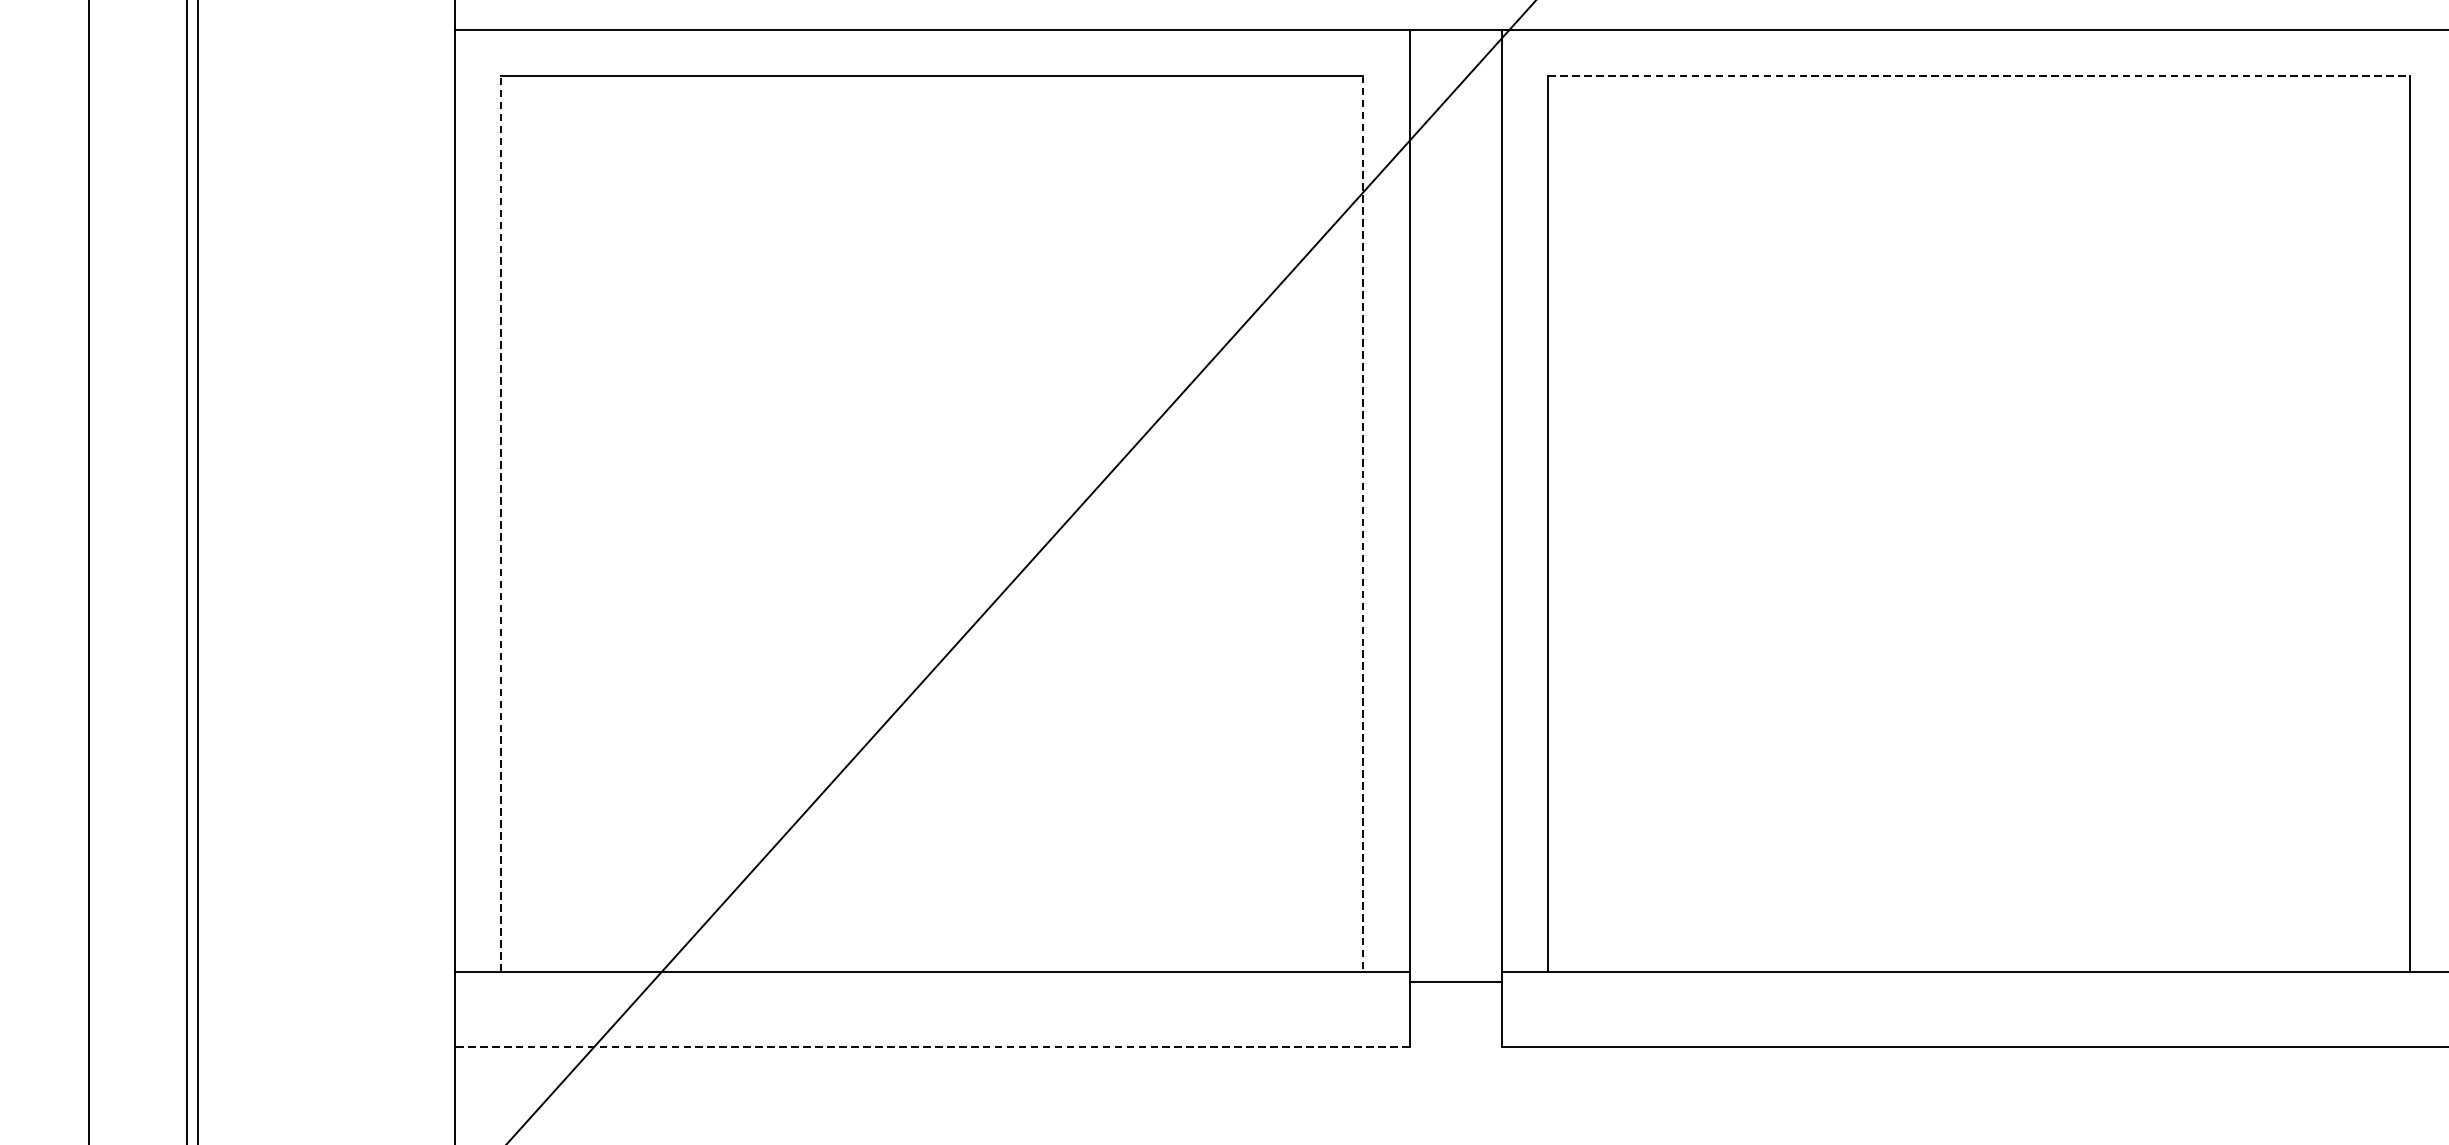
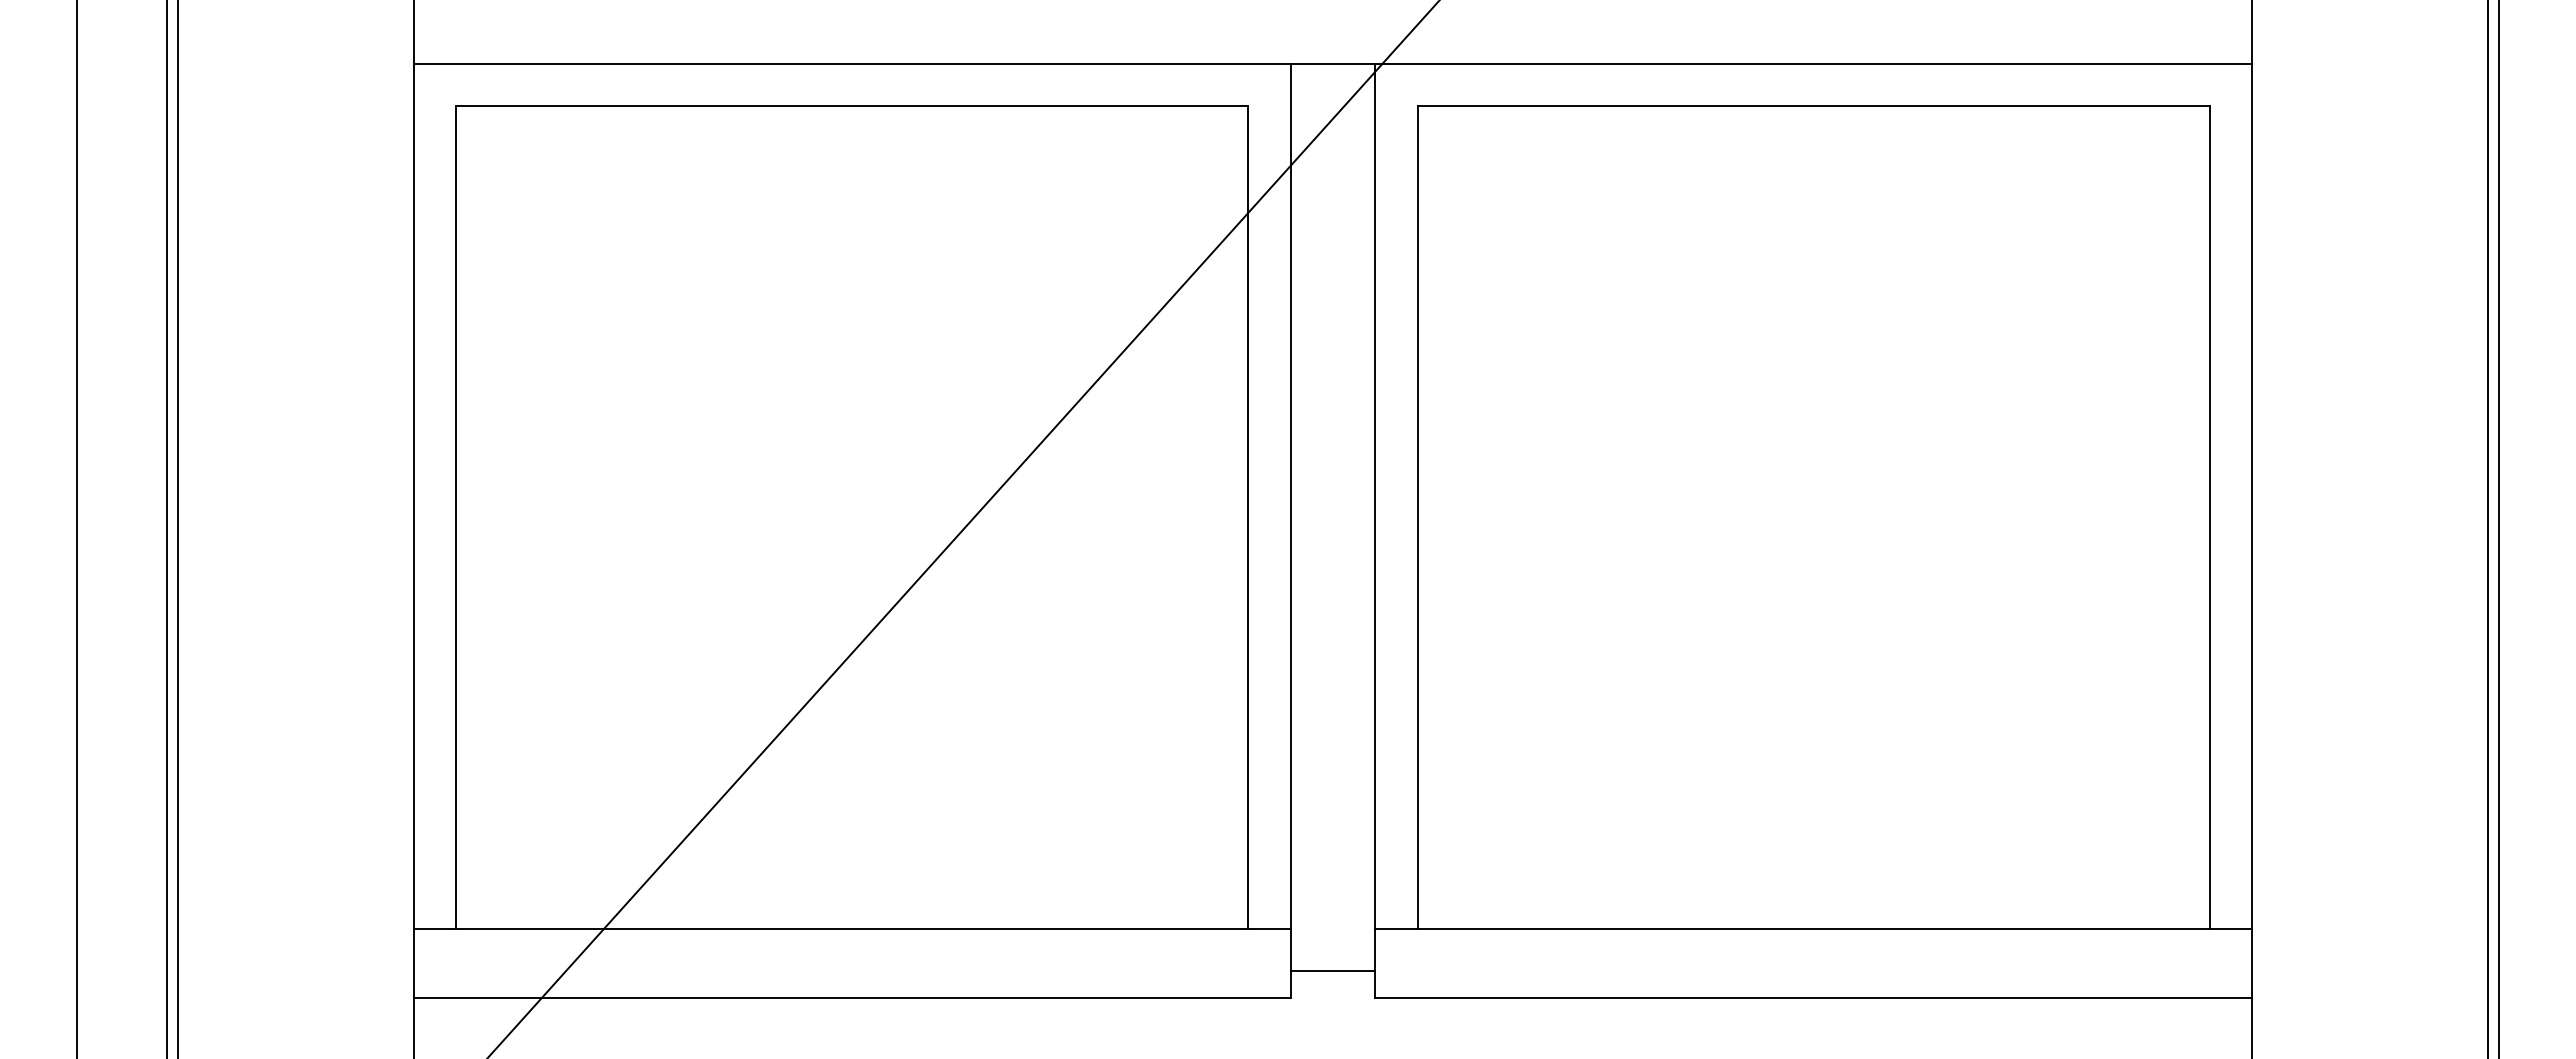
line: (1979, 75) -> (1814, 105), dashed -> solid
line: (501, 522) -> (456, 516), dashed -> solid
line: (1363, 523) -> (1248, 517), dashed -> solid
line: (1455, 981) -> (1332, 971), moved
line: (931, 1046) -> (851, 997), dashed -> solid

